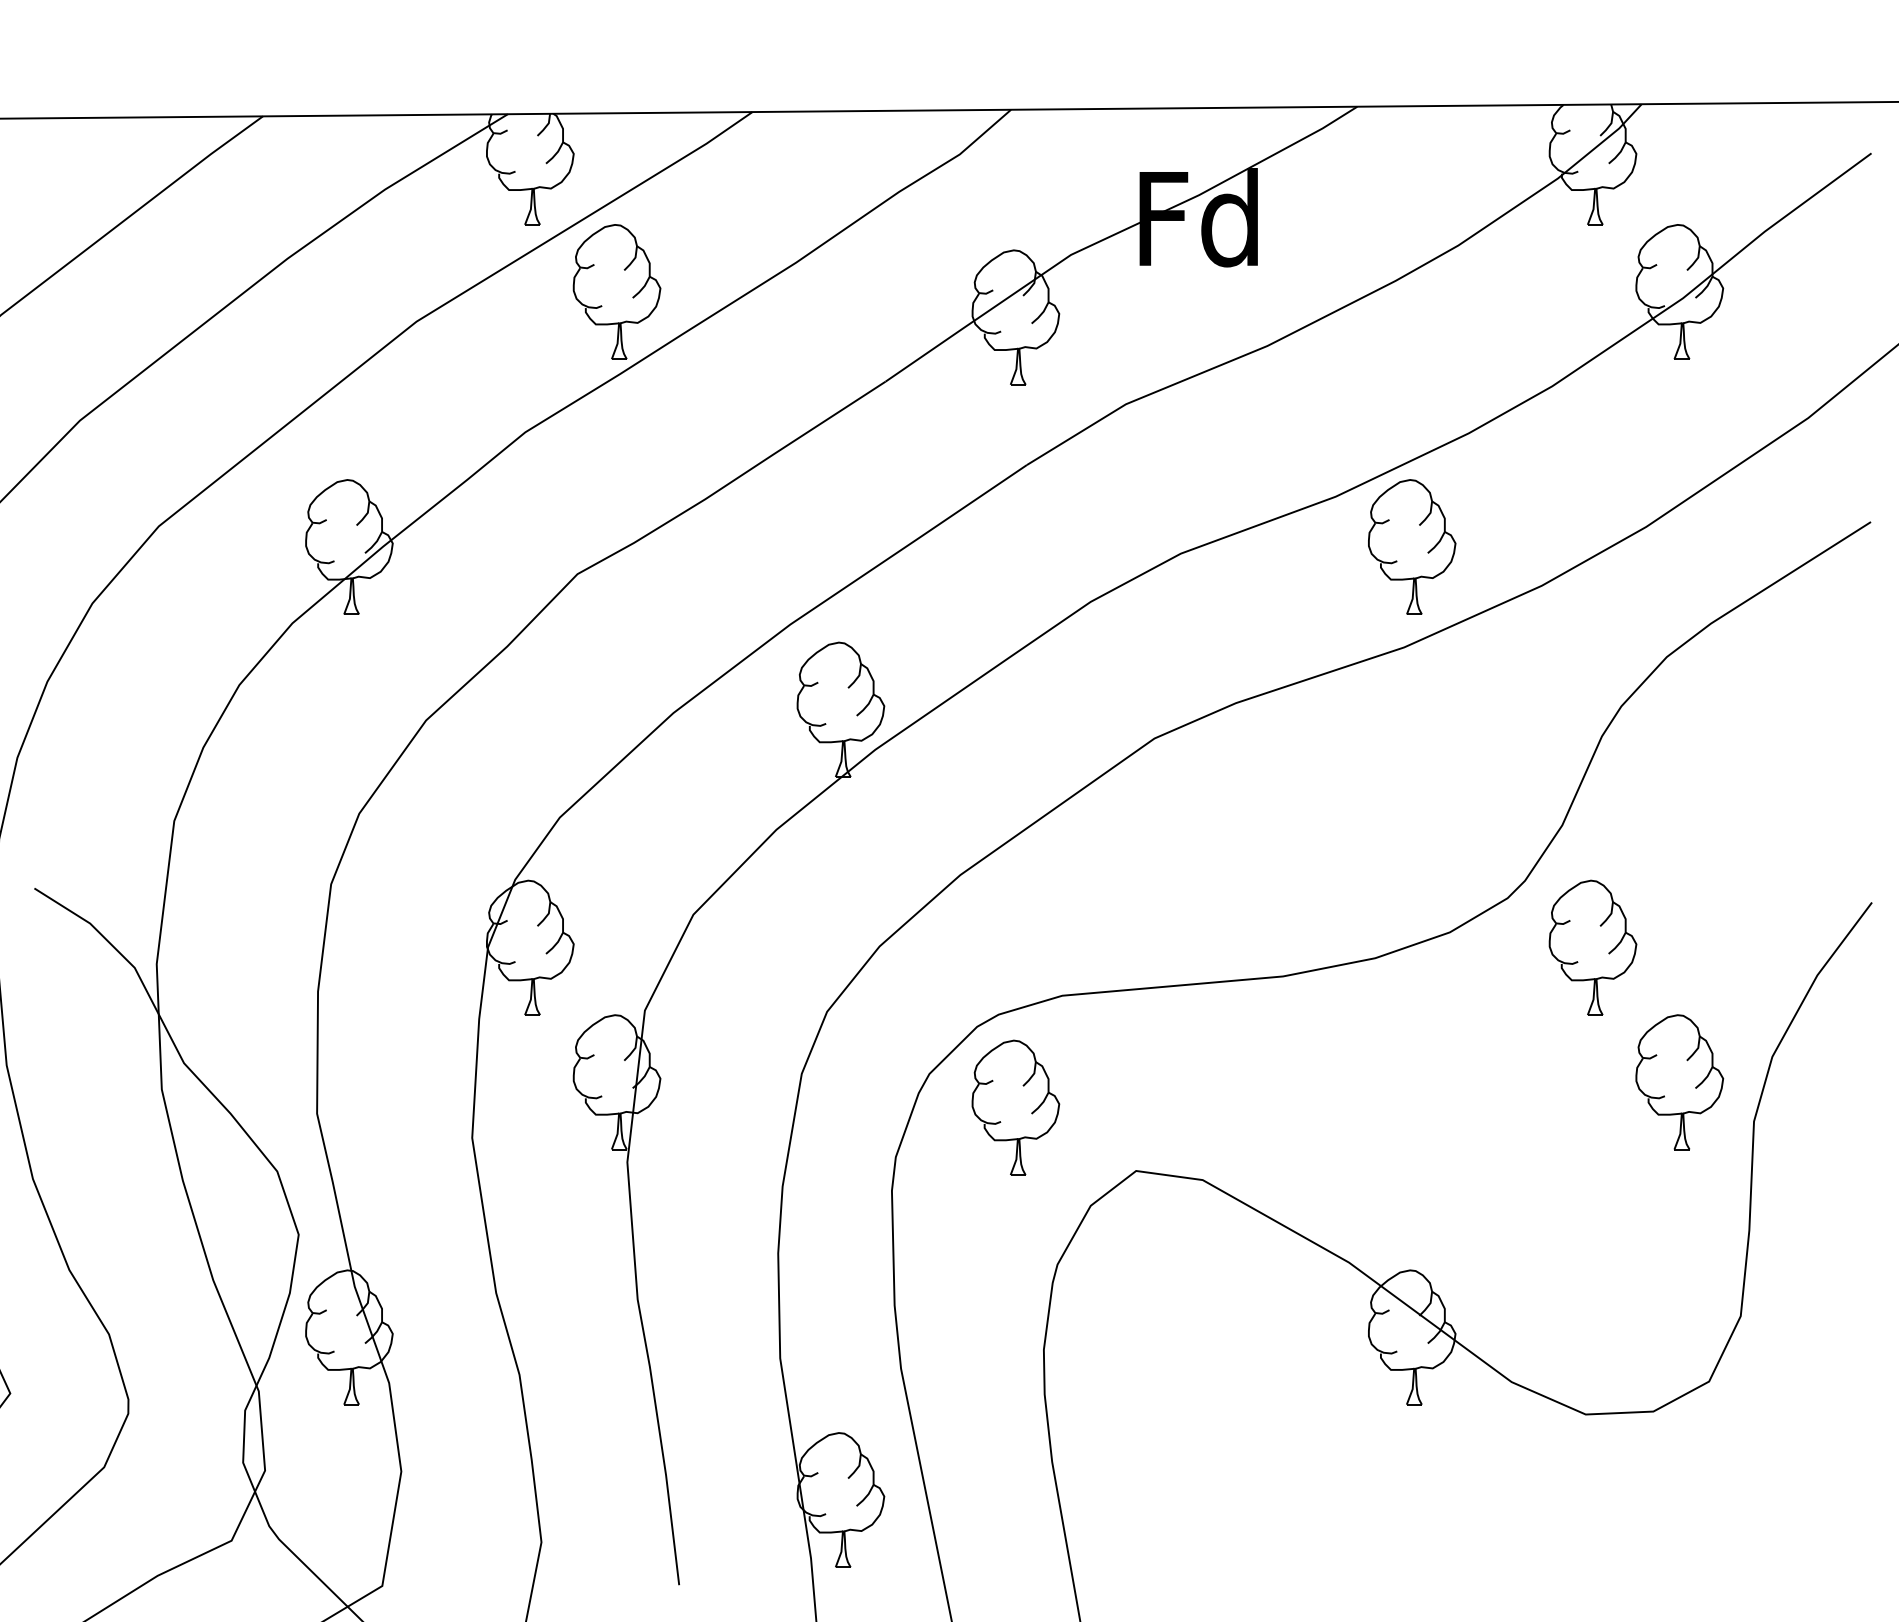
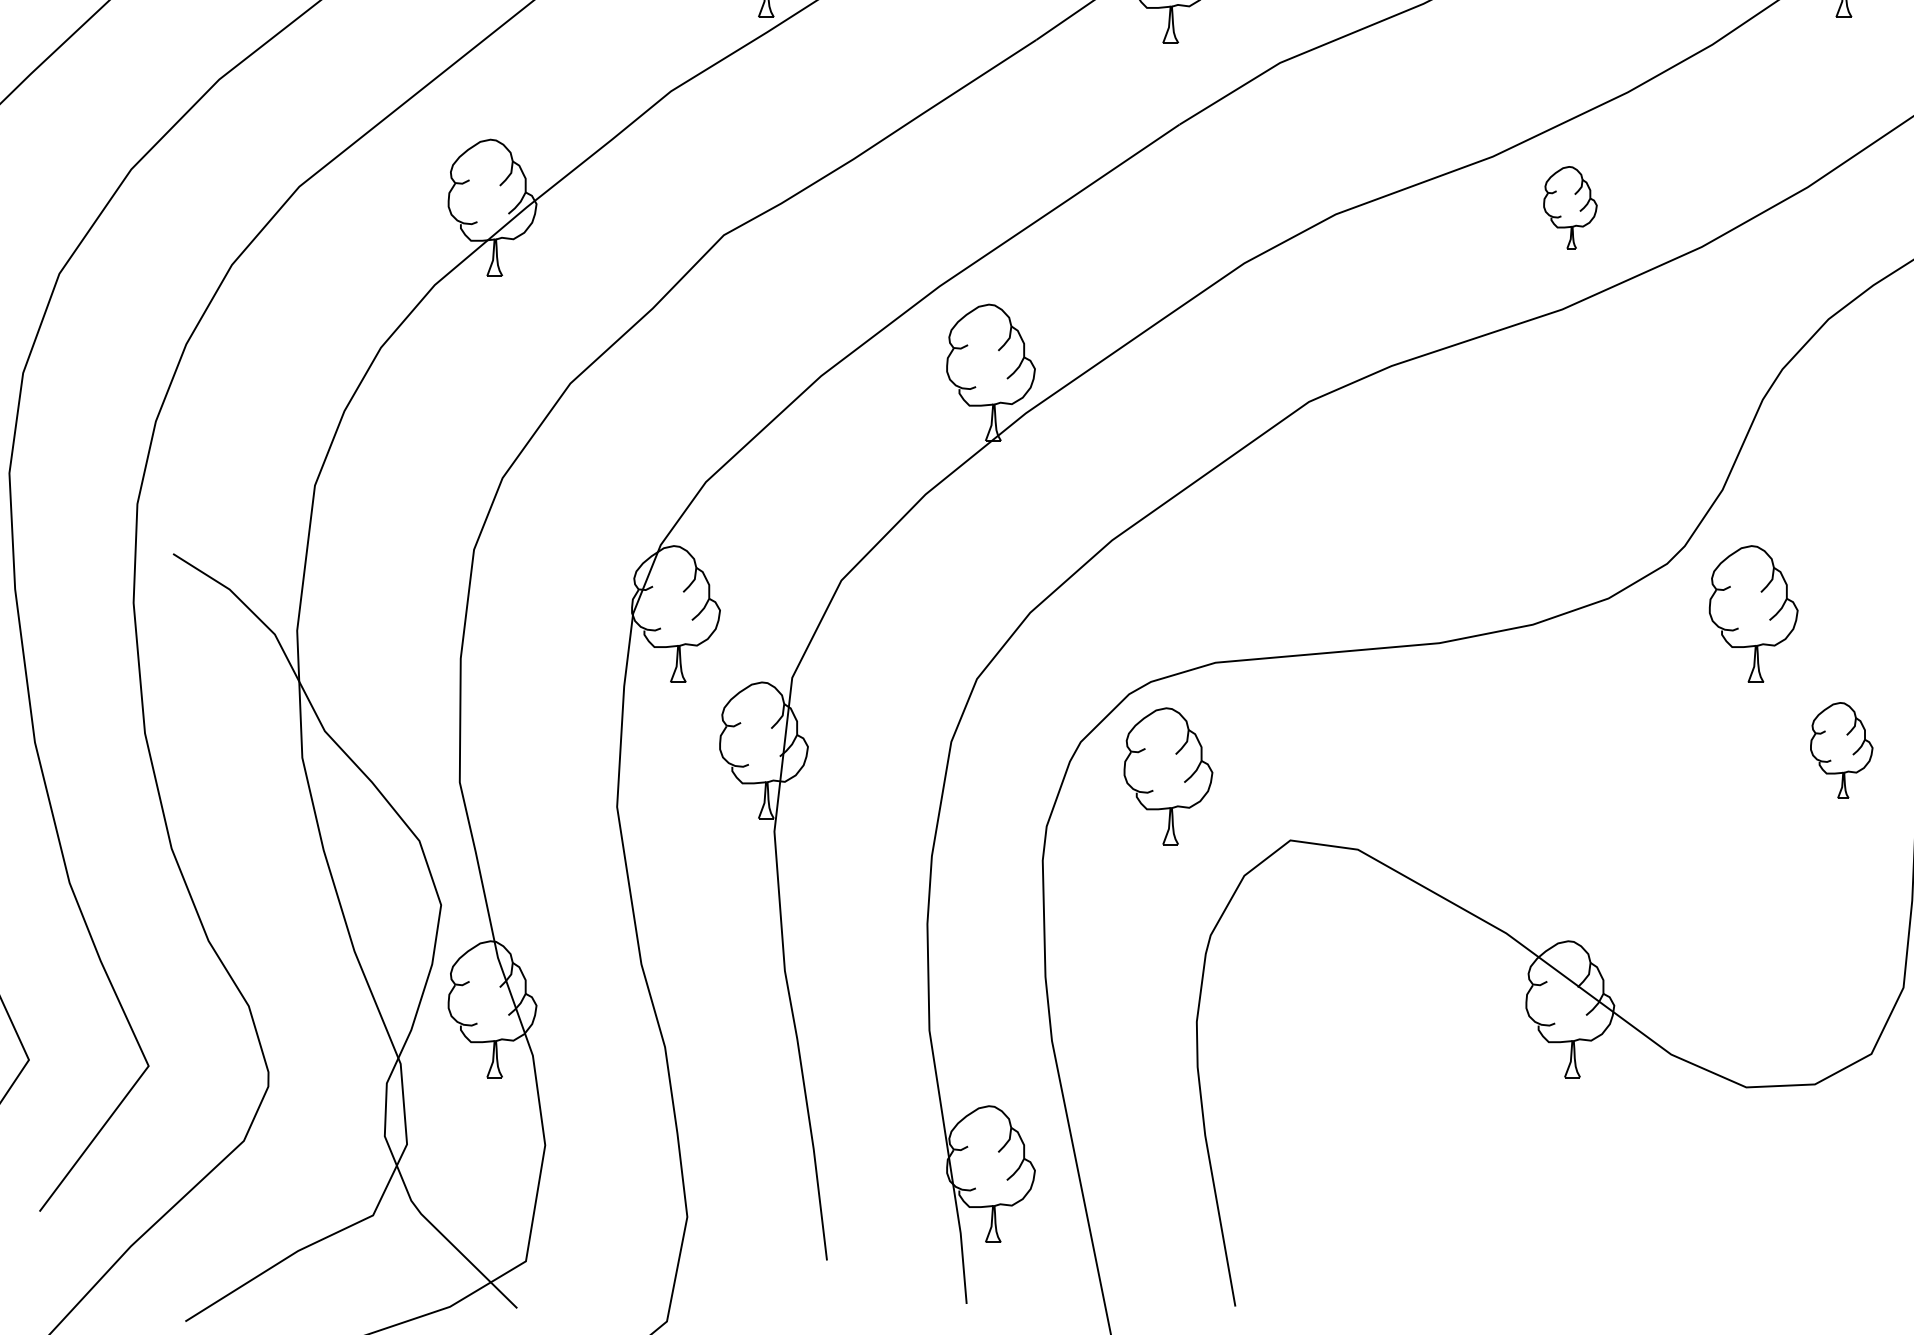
part: (1412, 546) -> (1570, 207), size x0.6
part: (1679, 1082) -> (1841, 750), size x0.7

